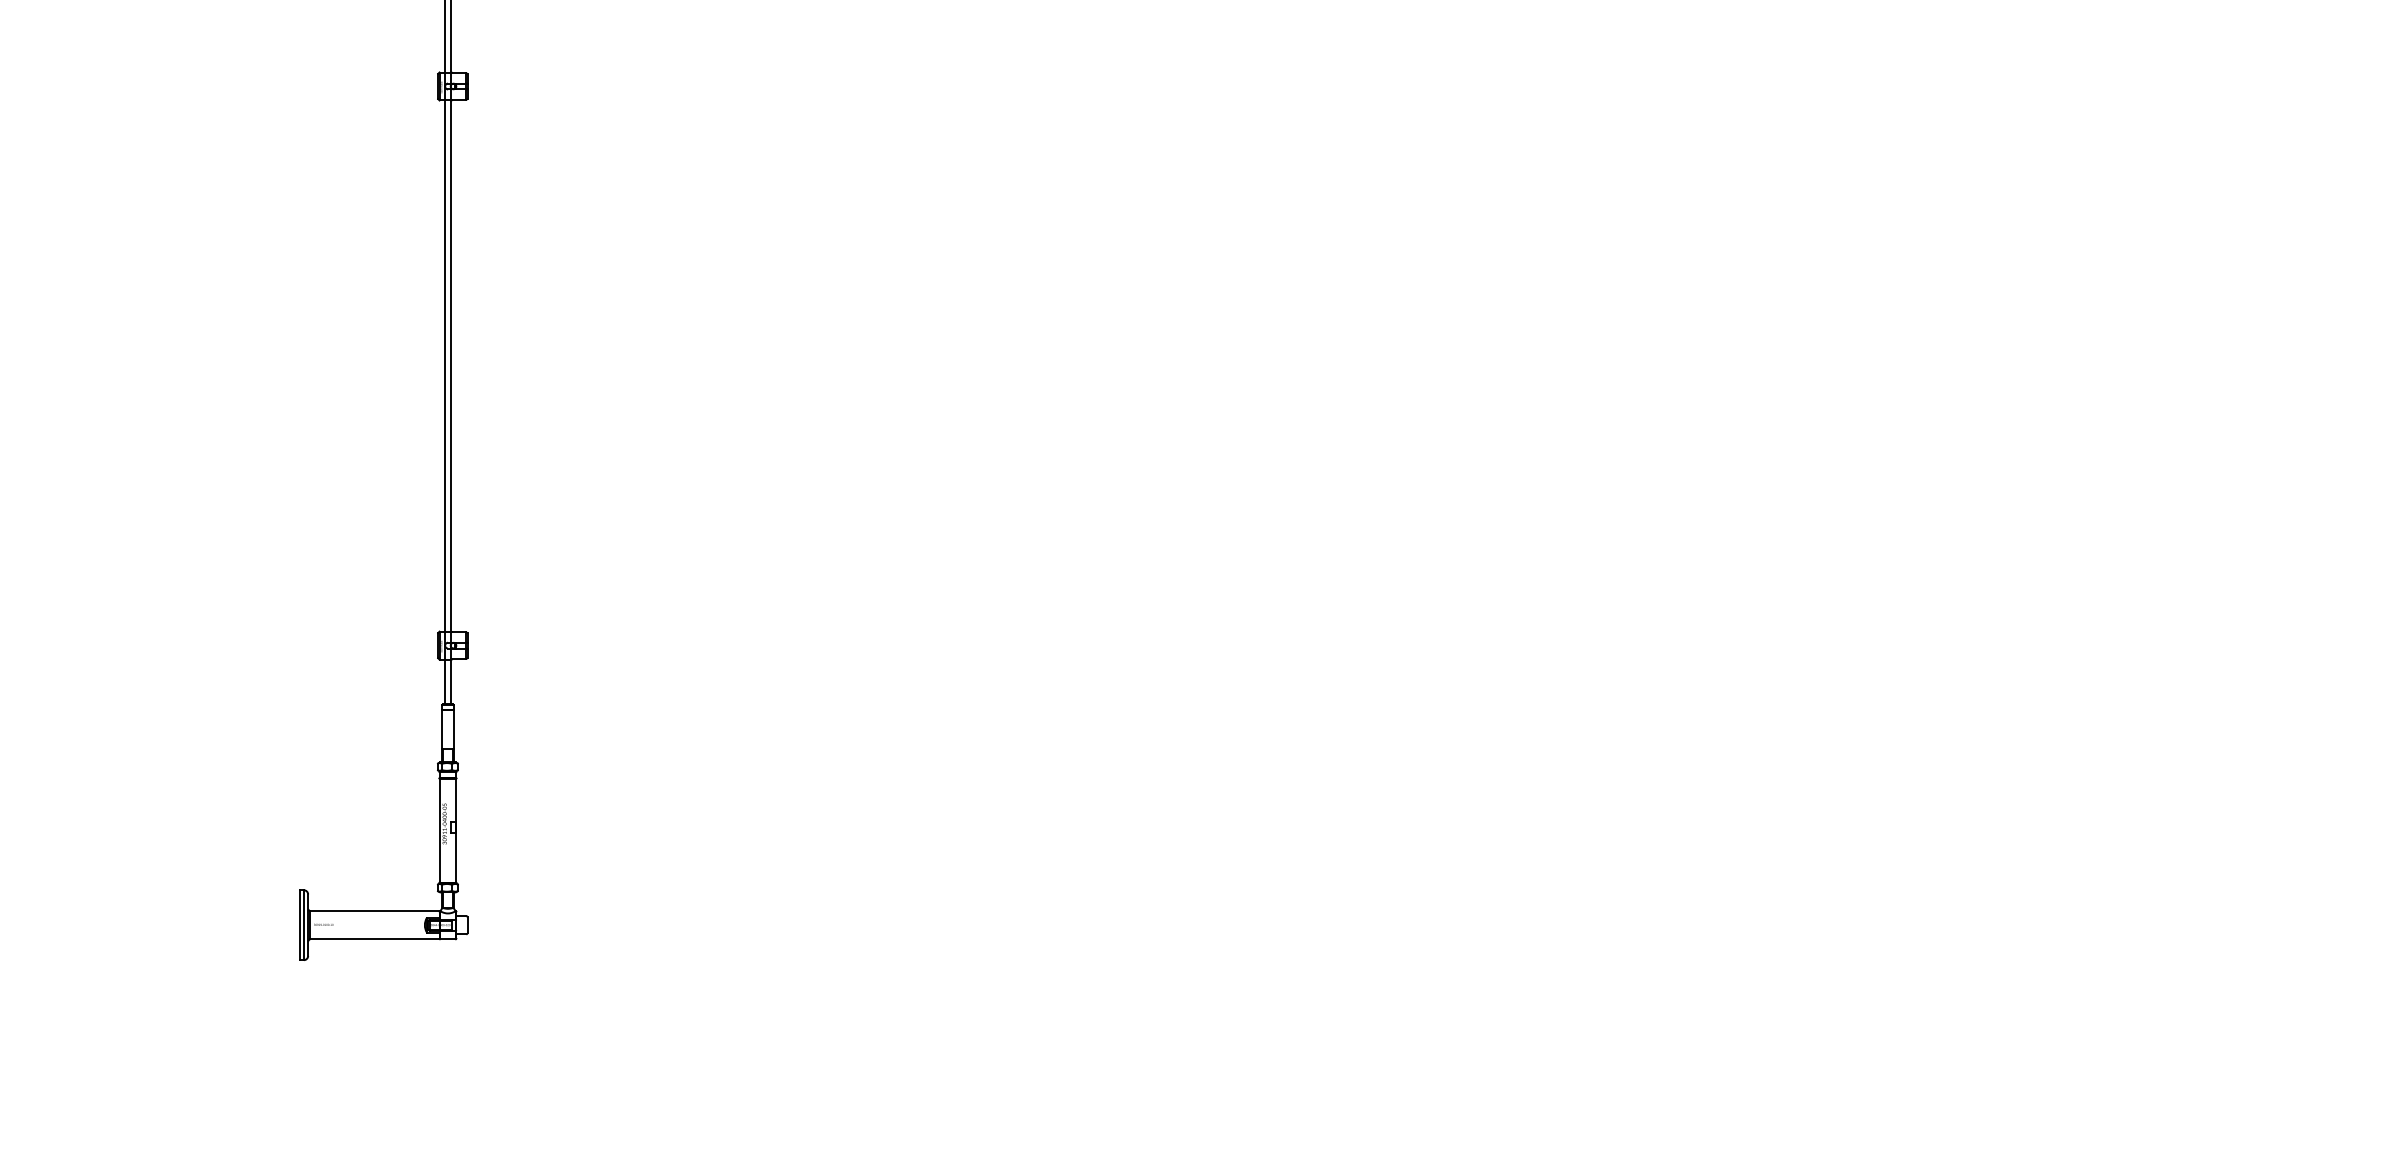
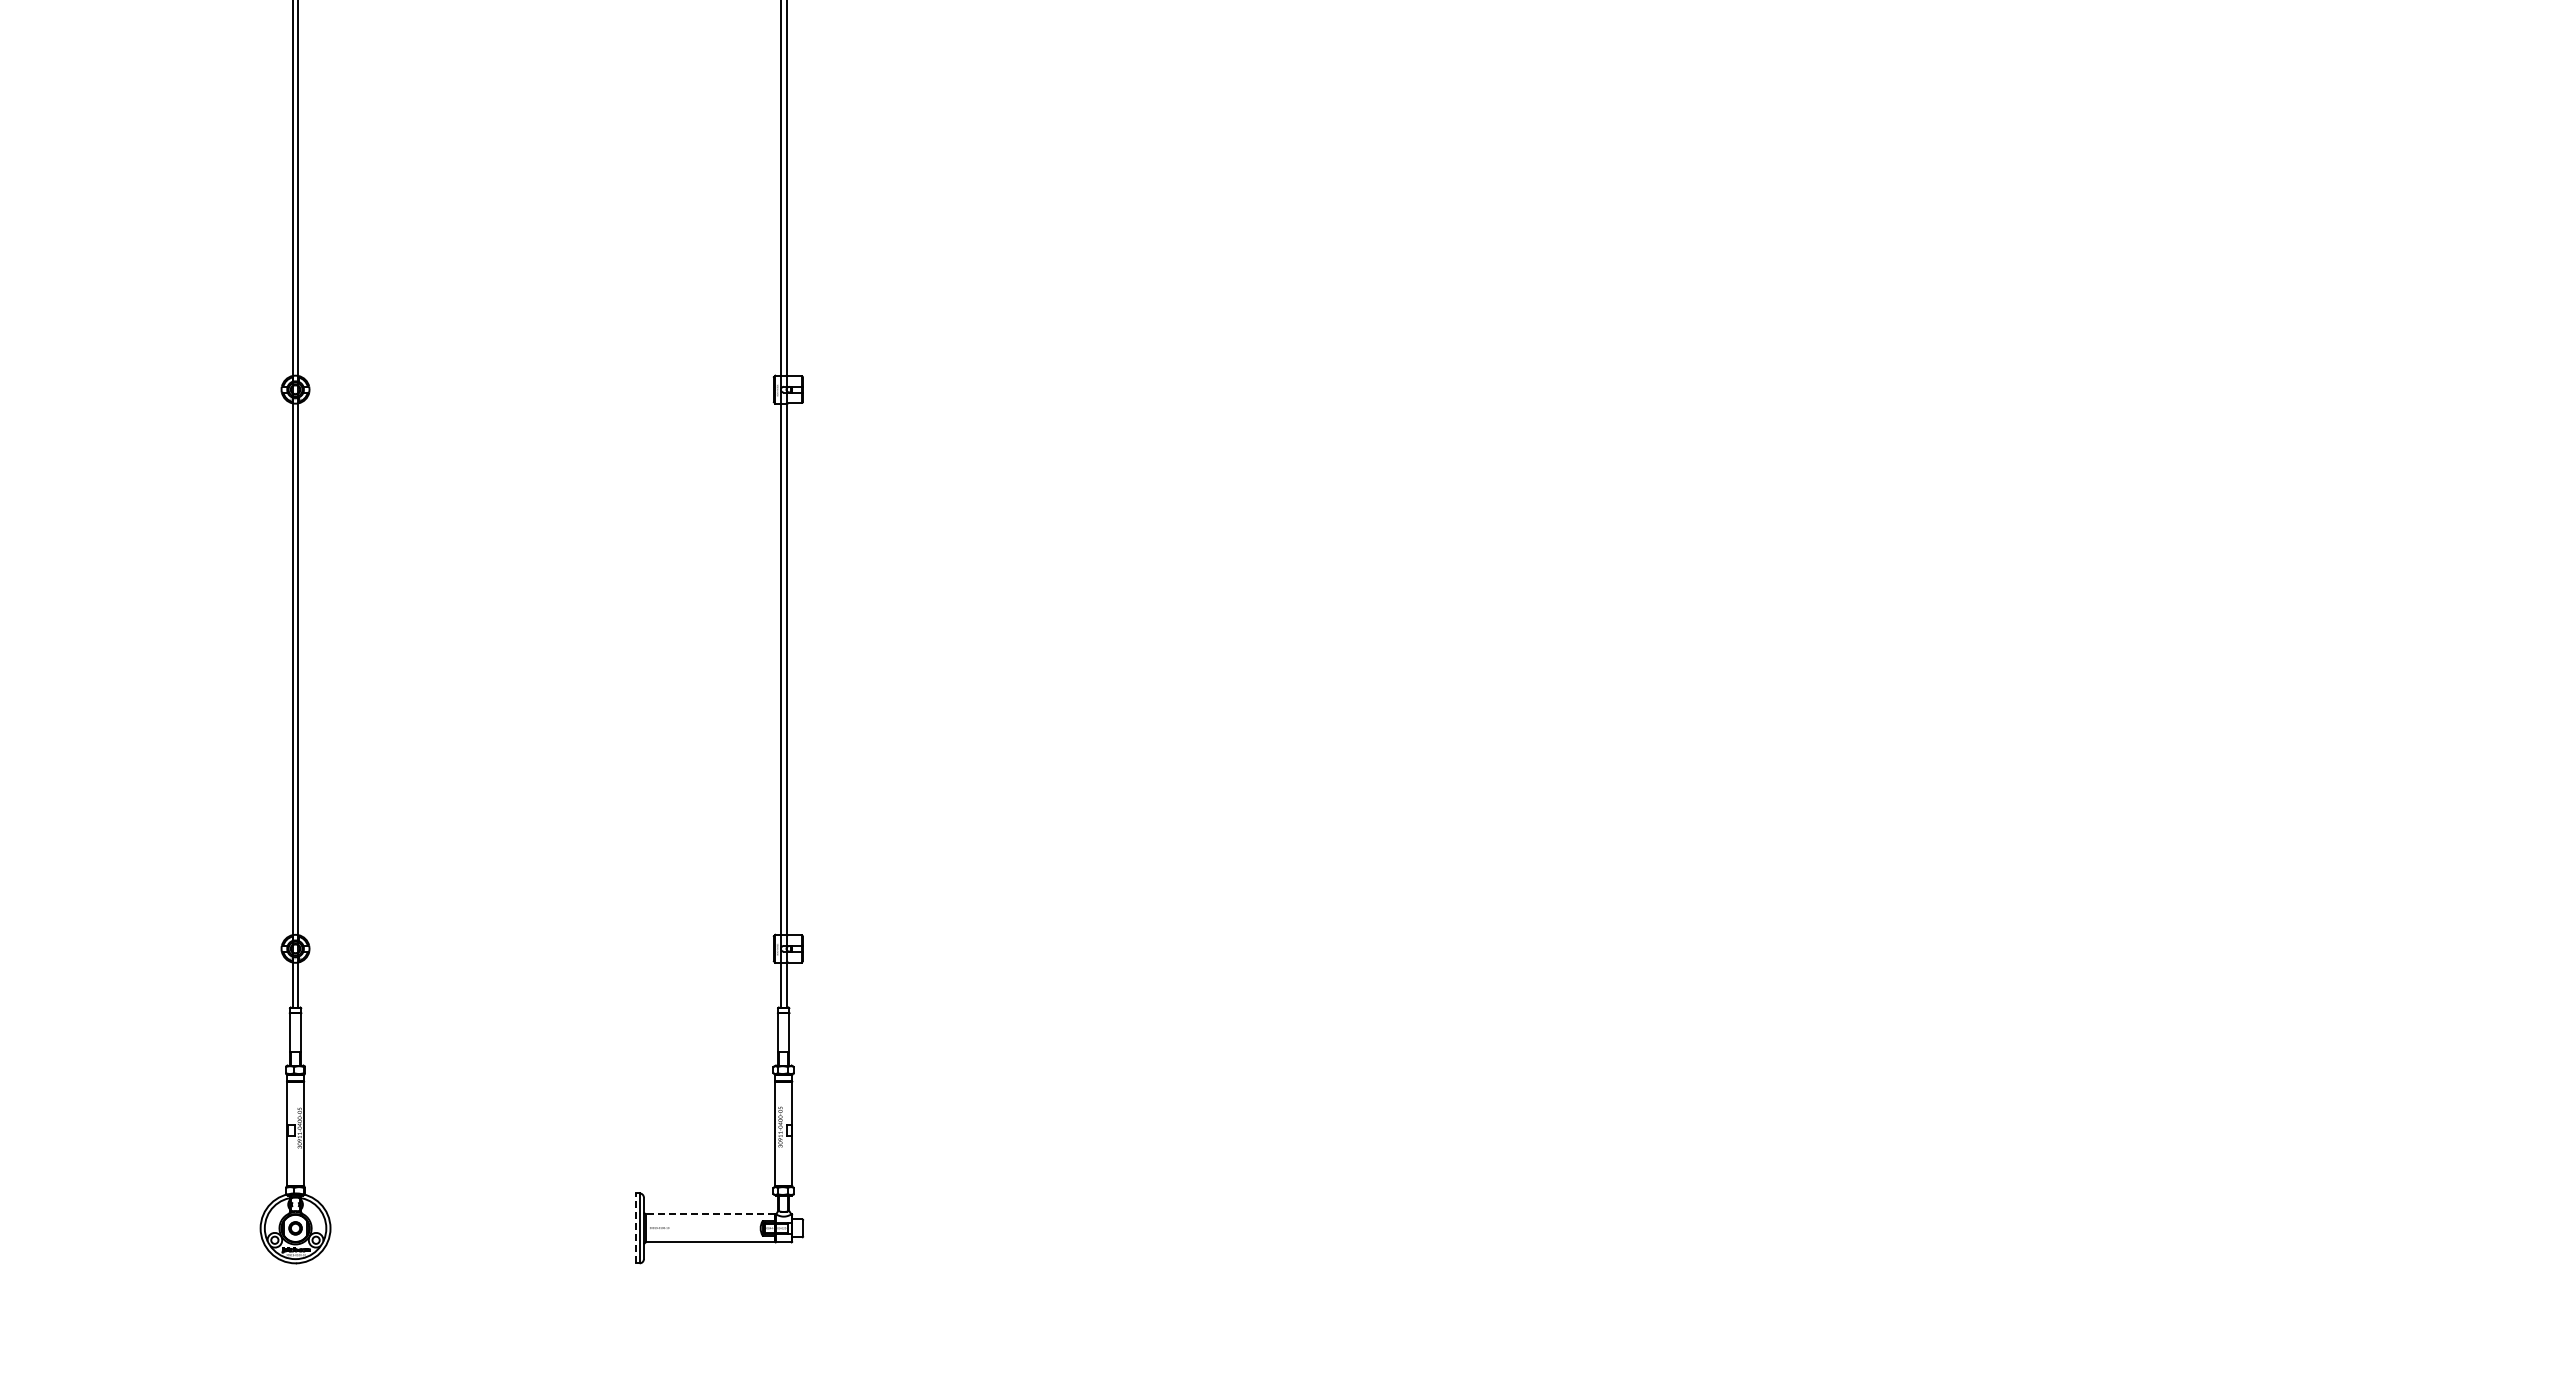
line: (374, 911) -> (710, 1214), solid -> dashed
line: (299, 925) -> (635, 1228), solid -> dashed

